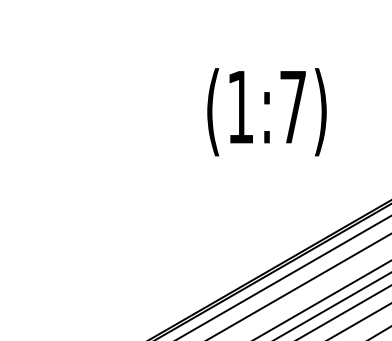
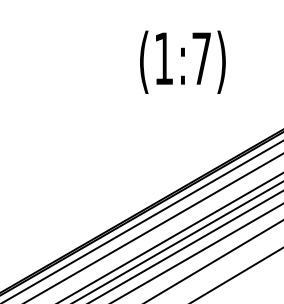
text: (266, 111) -> (182, 61), moved

